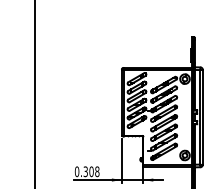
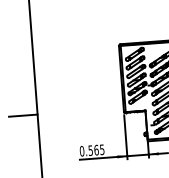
line: (20, 131) -> (22, 115), added
text: (91, 171) -> (96, 149), 0.308 -> 0.565

